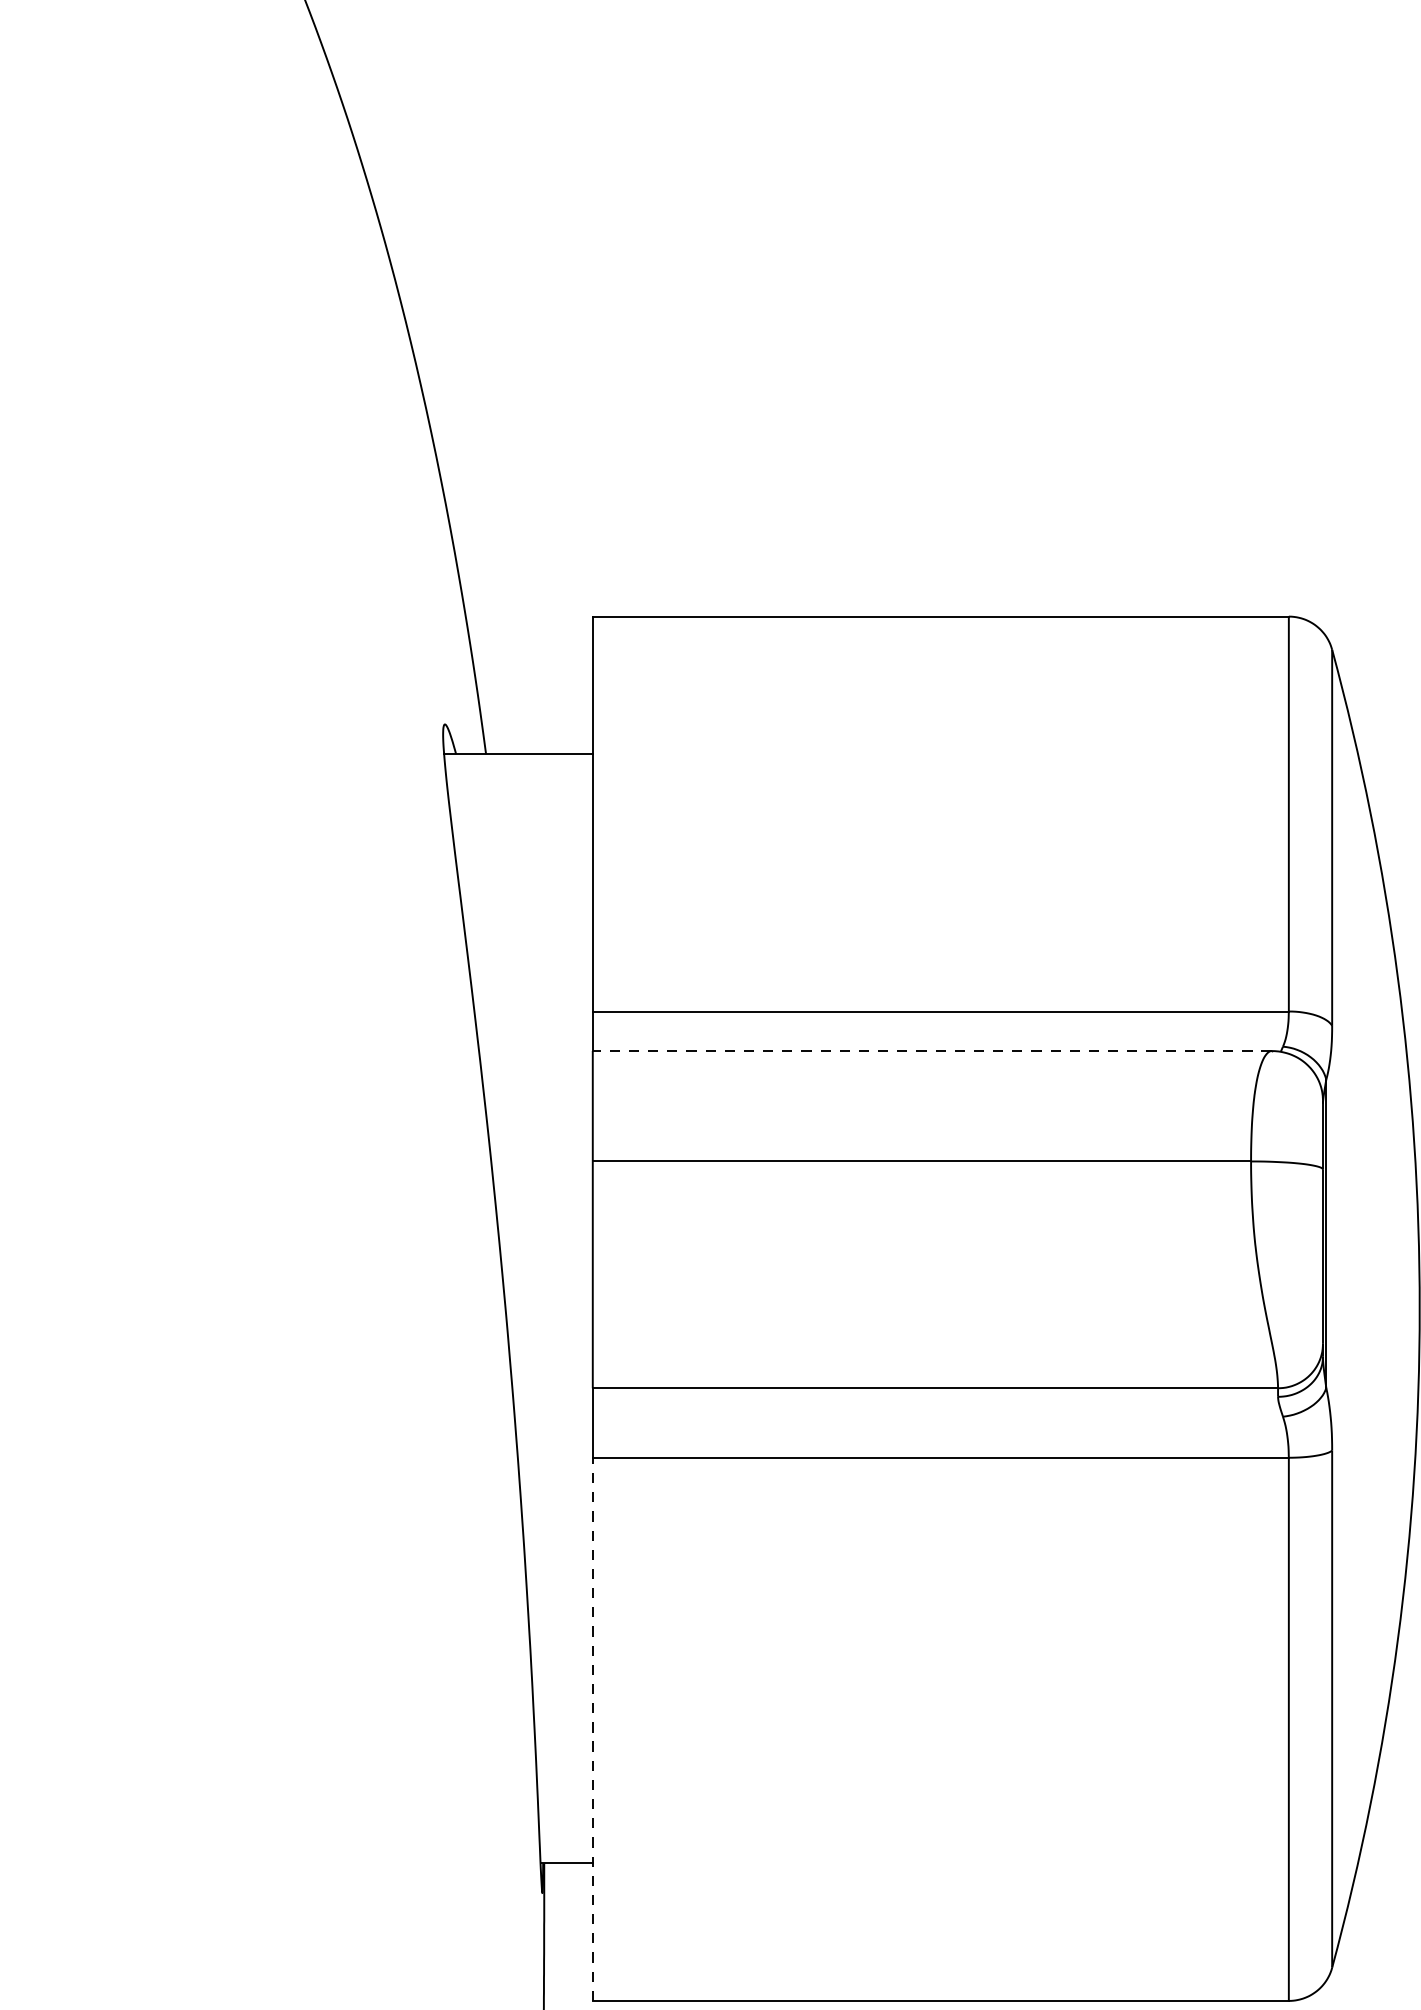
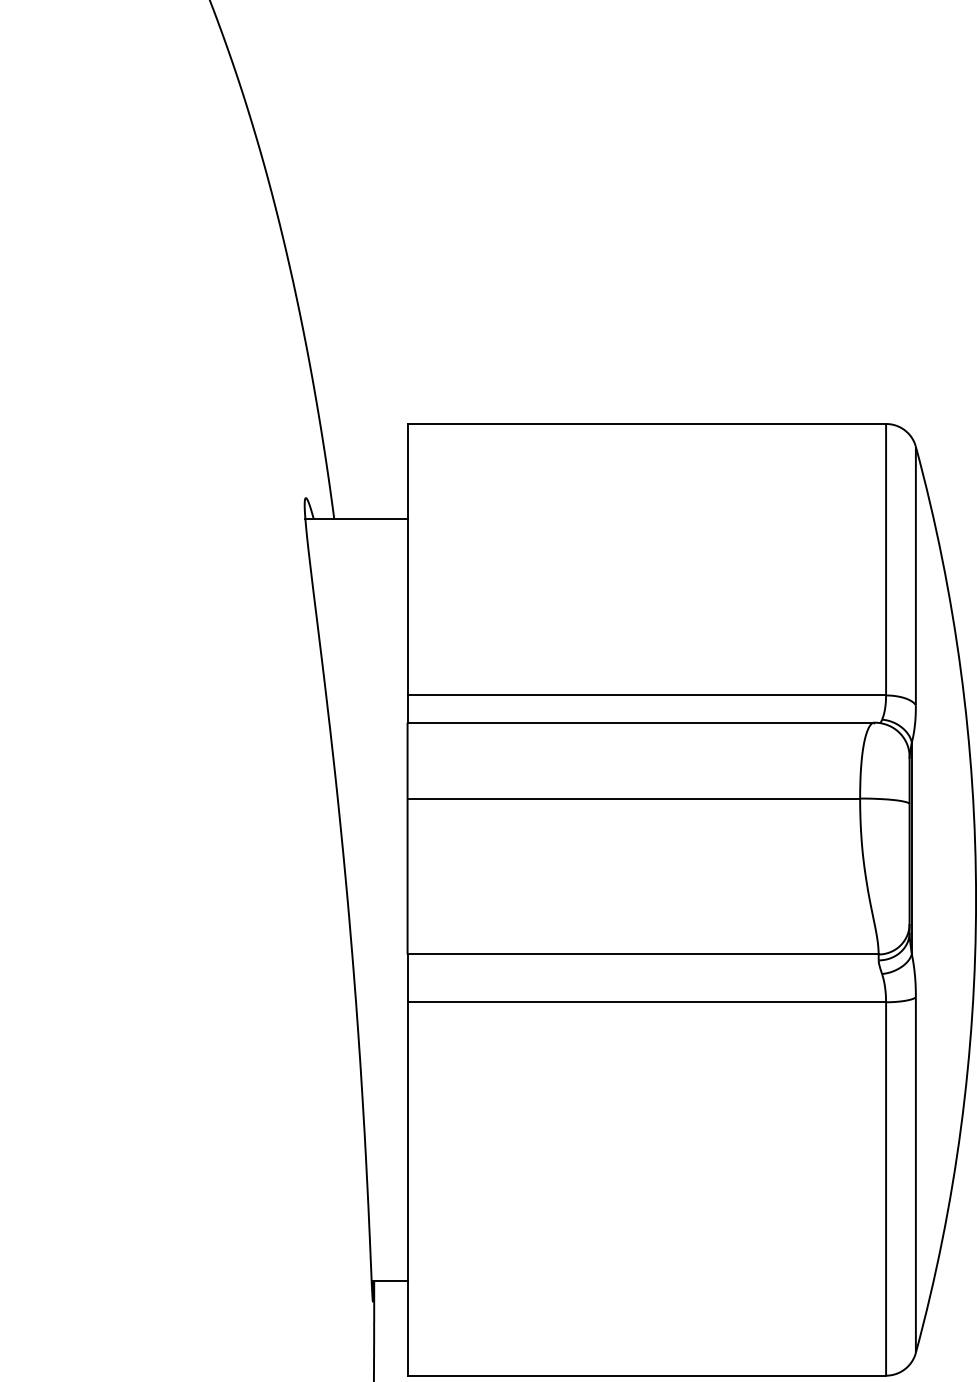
line: (931, 1050) -> (640, 722), dashed -> solid
line: (592, 1728) -> (407, 1188), dashed -> solid

